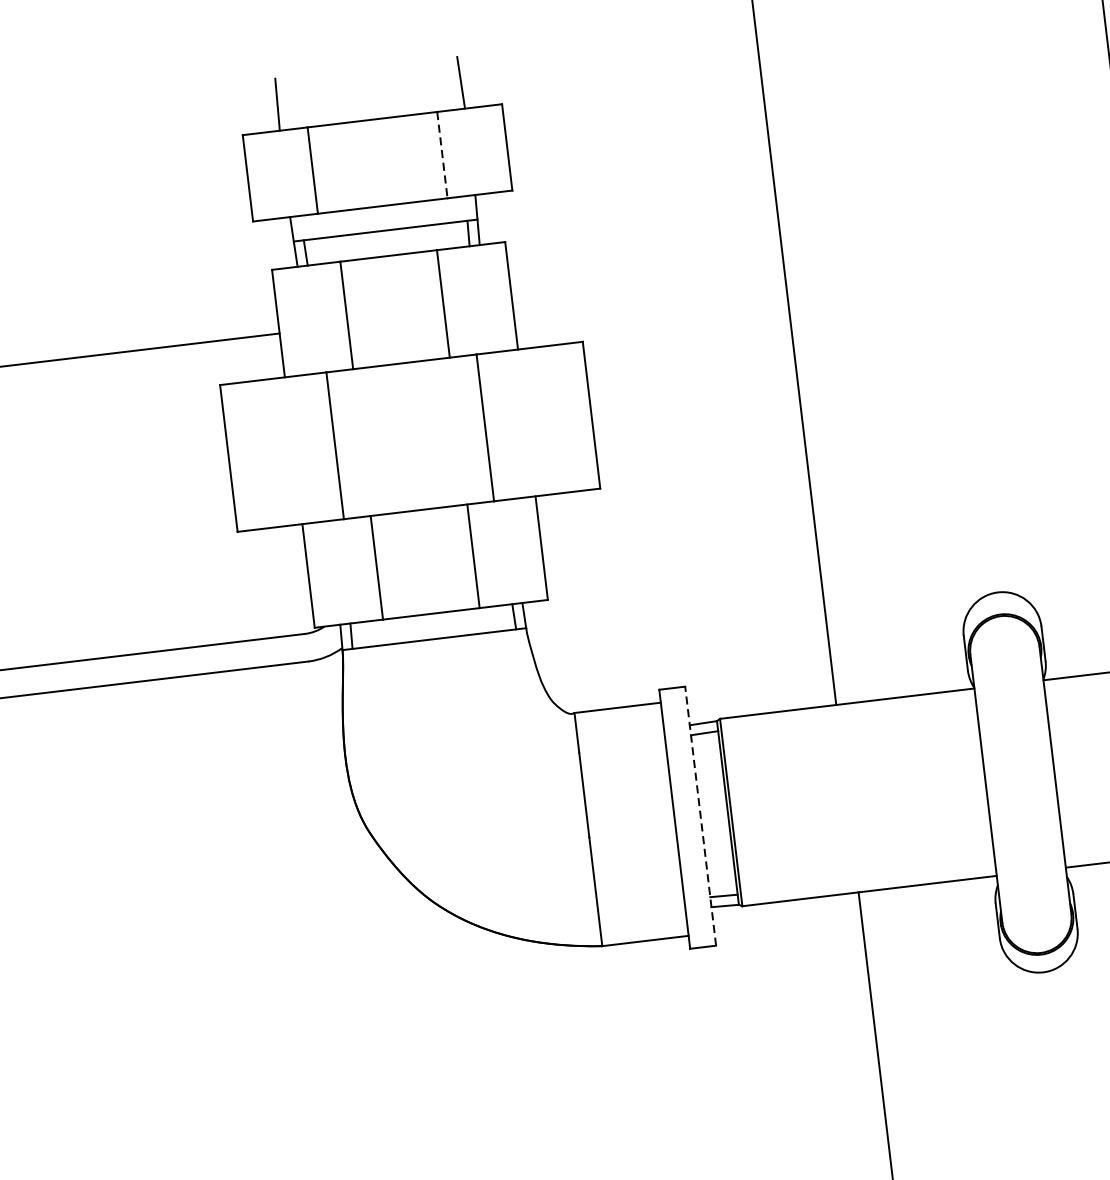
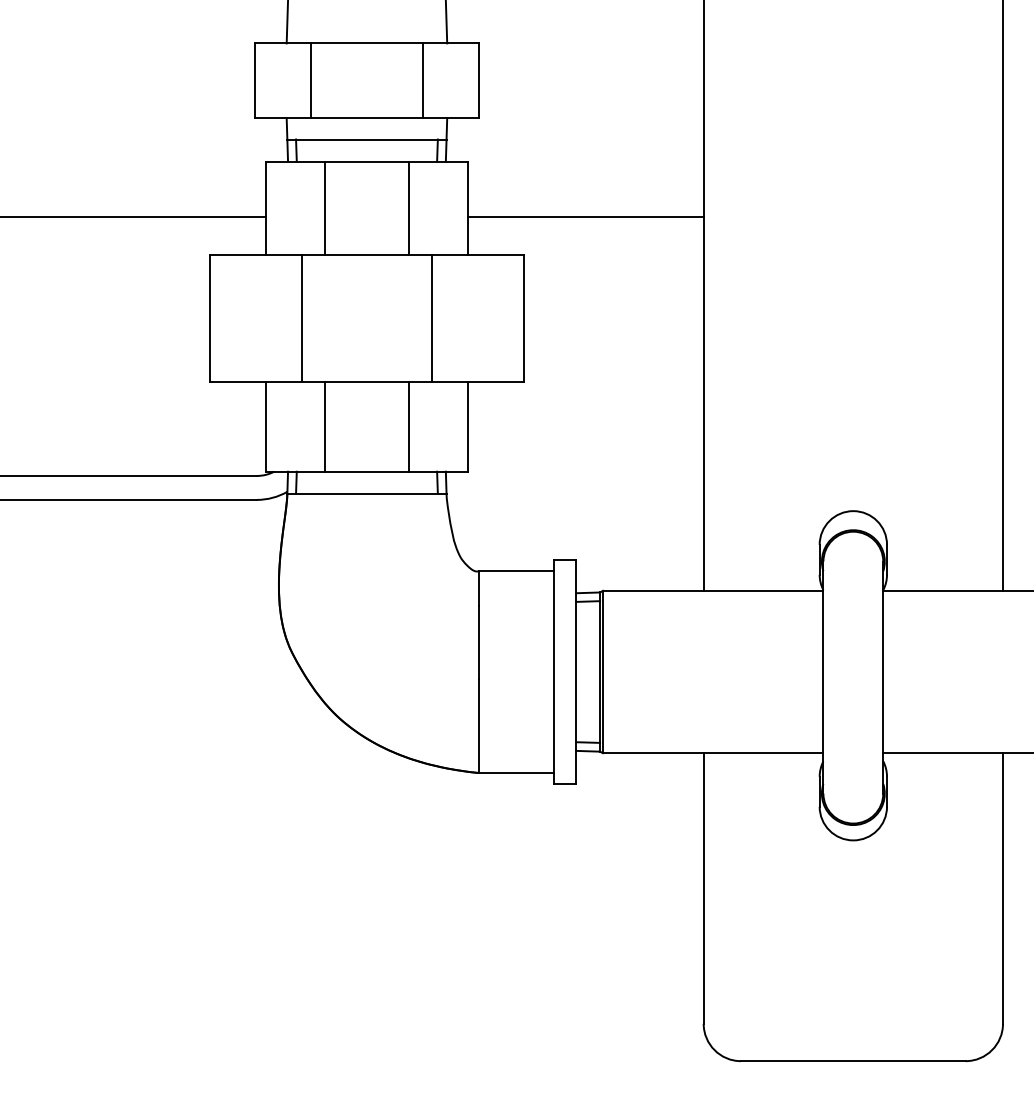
line: (442, 155) -> (423, 81), dashed -> solid
line: (648, 289) -> (585, 216), added
line: (700, 815) -> (576, 671), dashed -> solid

